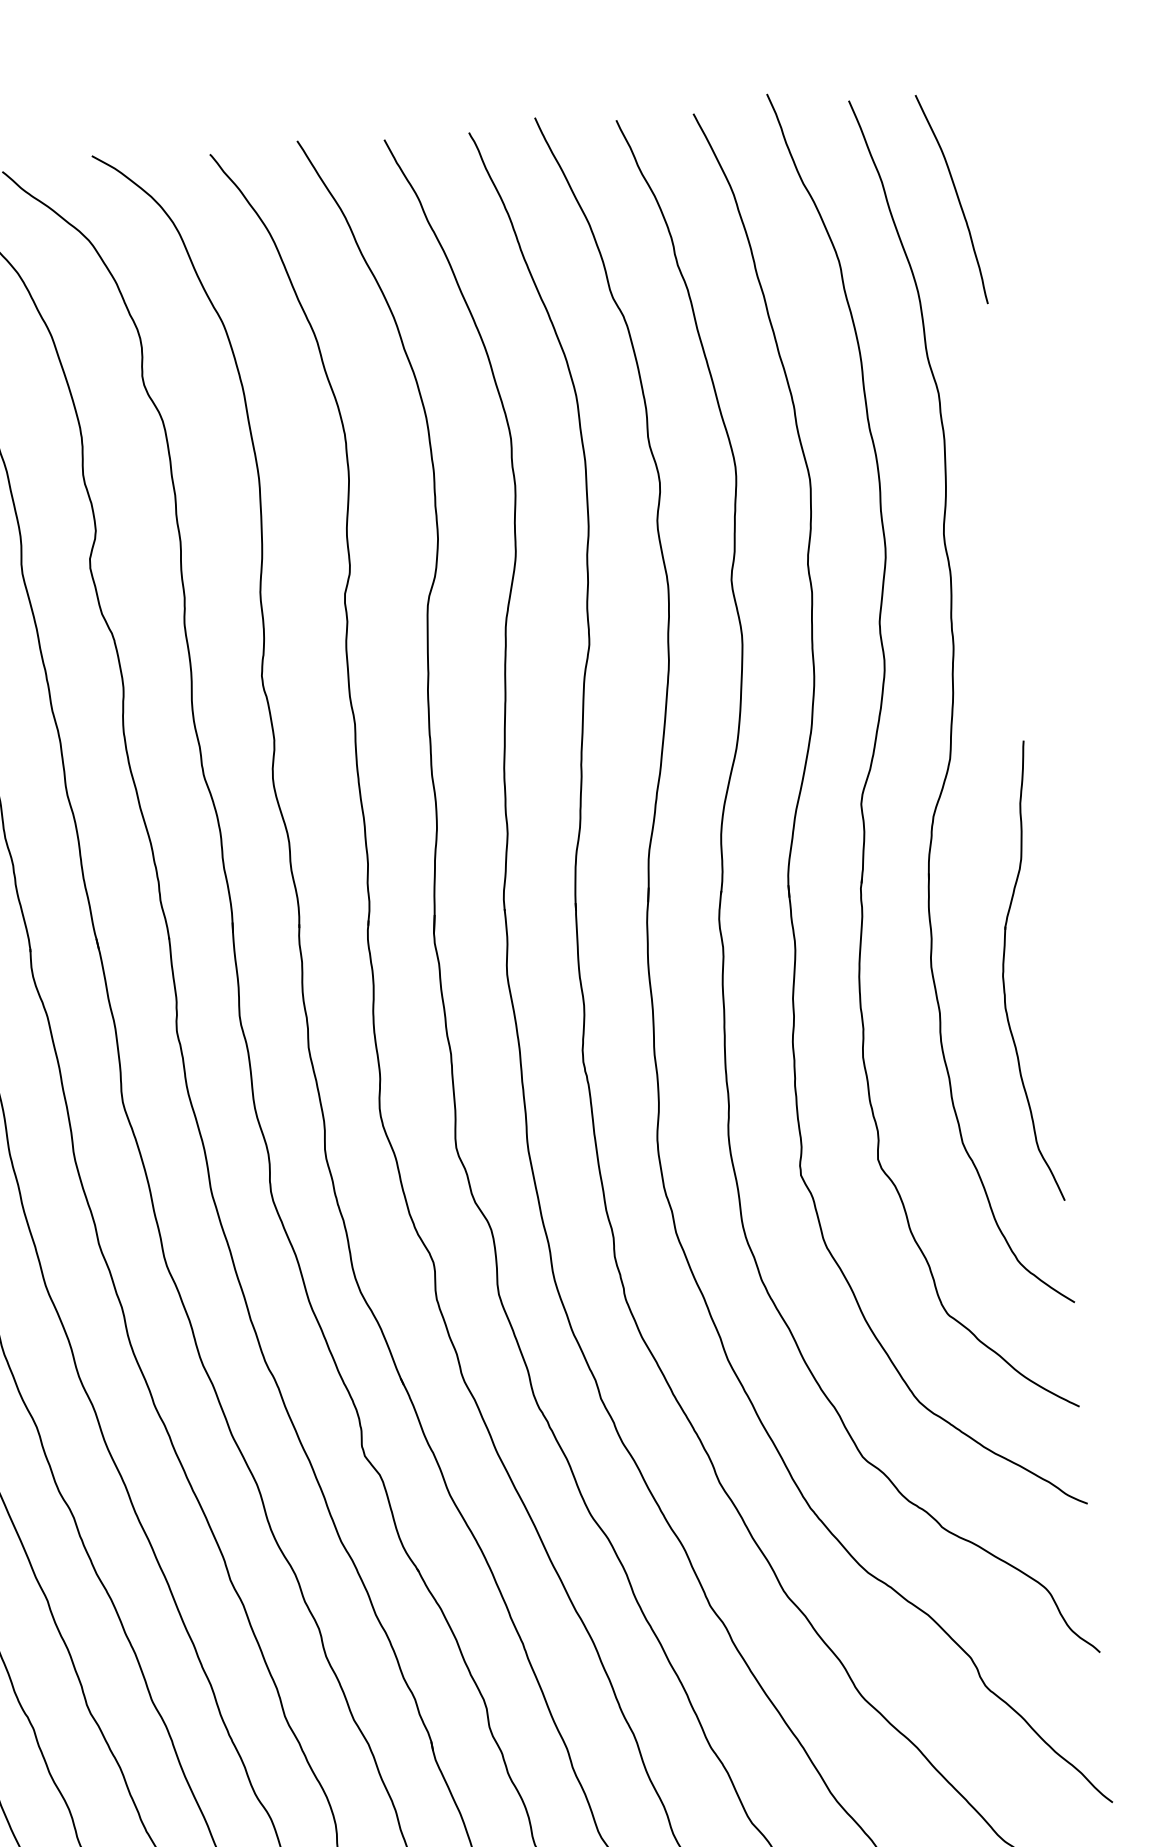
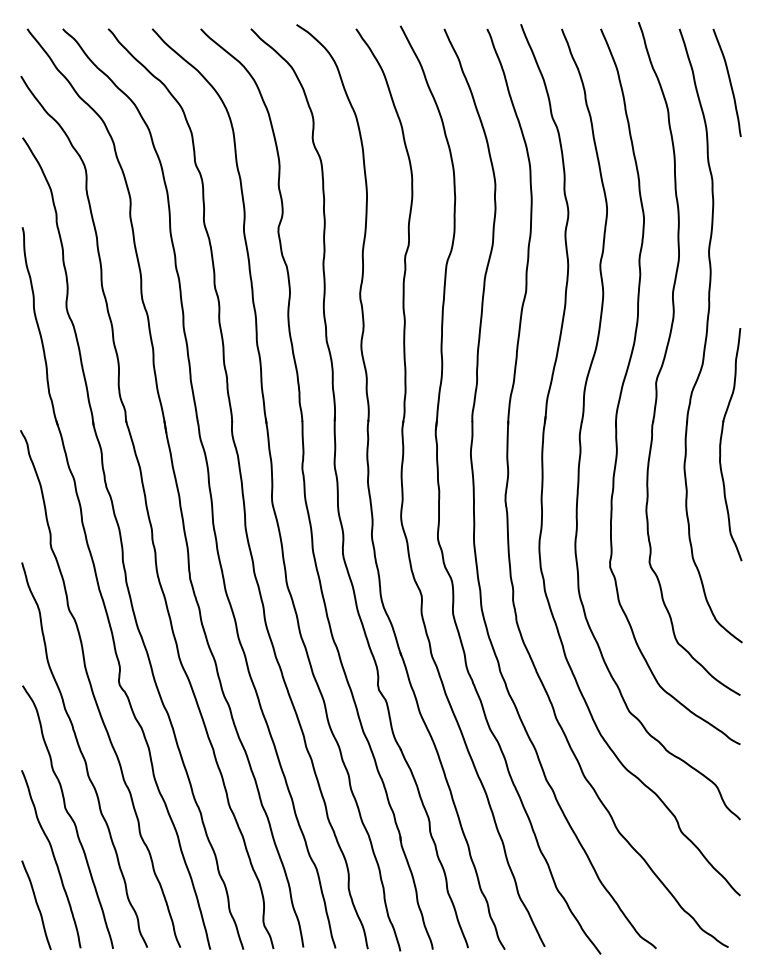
part: (1005, 973) -> (721, 444), moved

